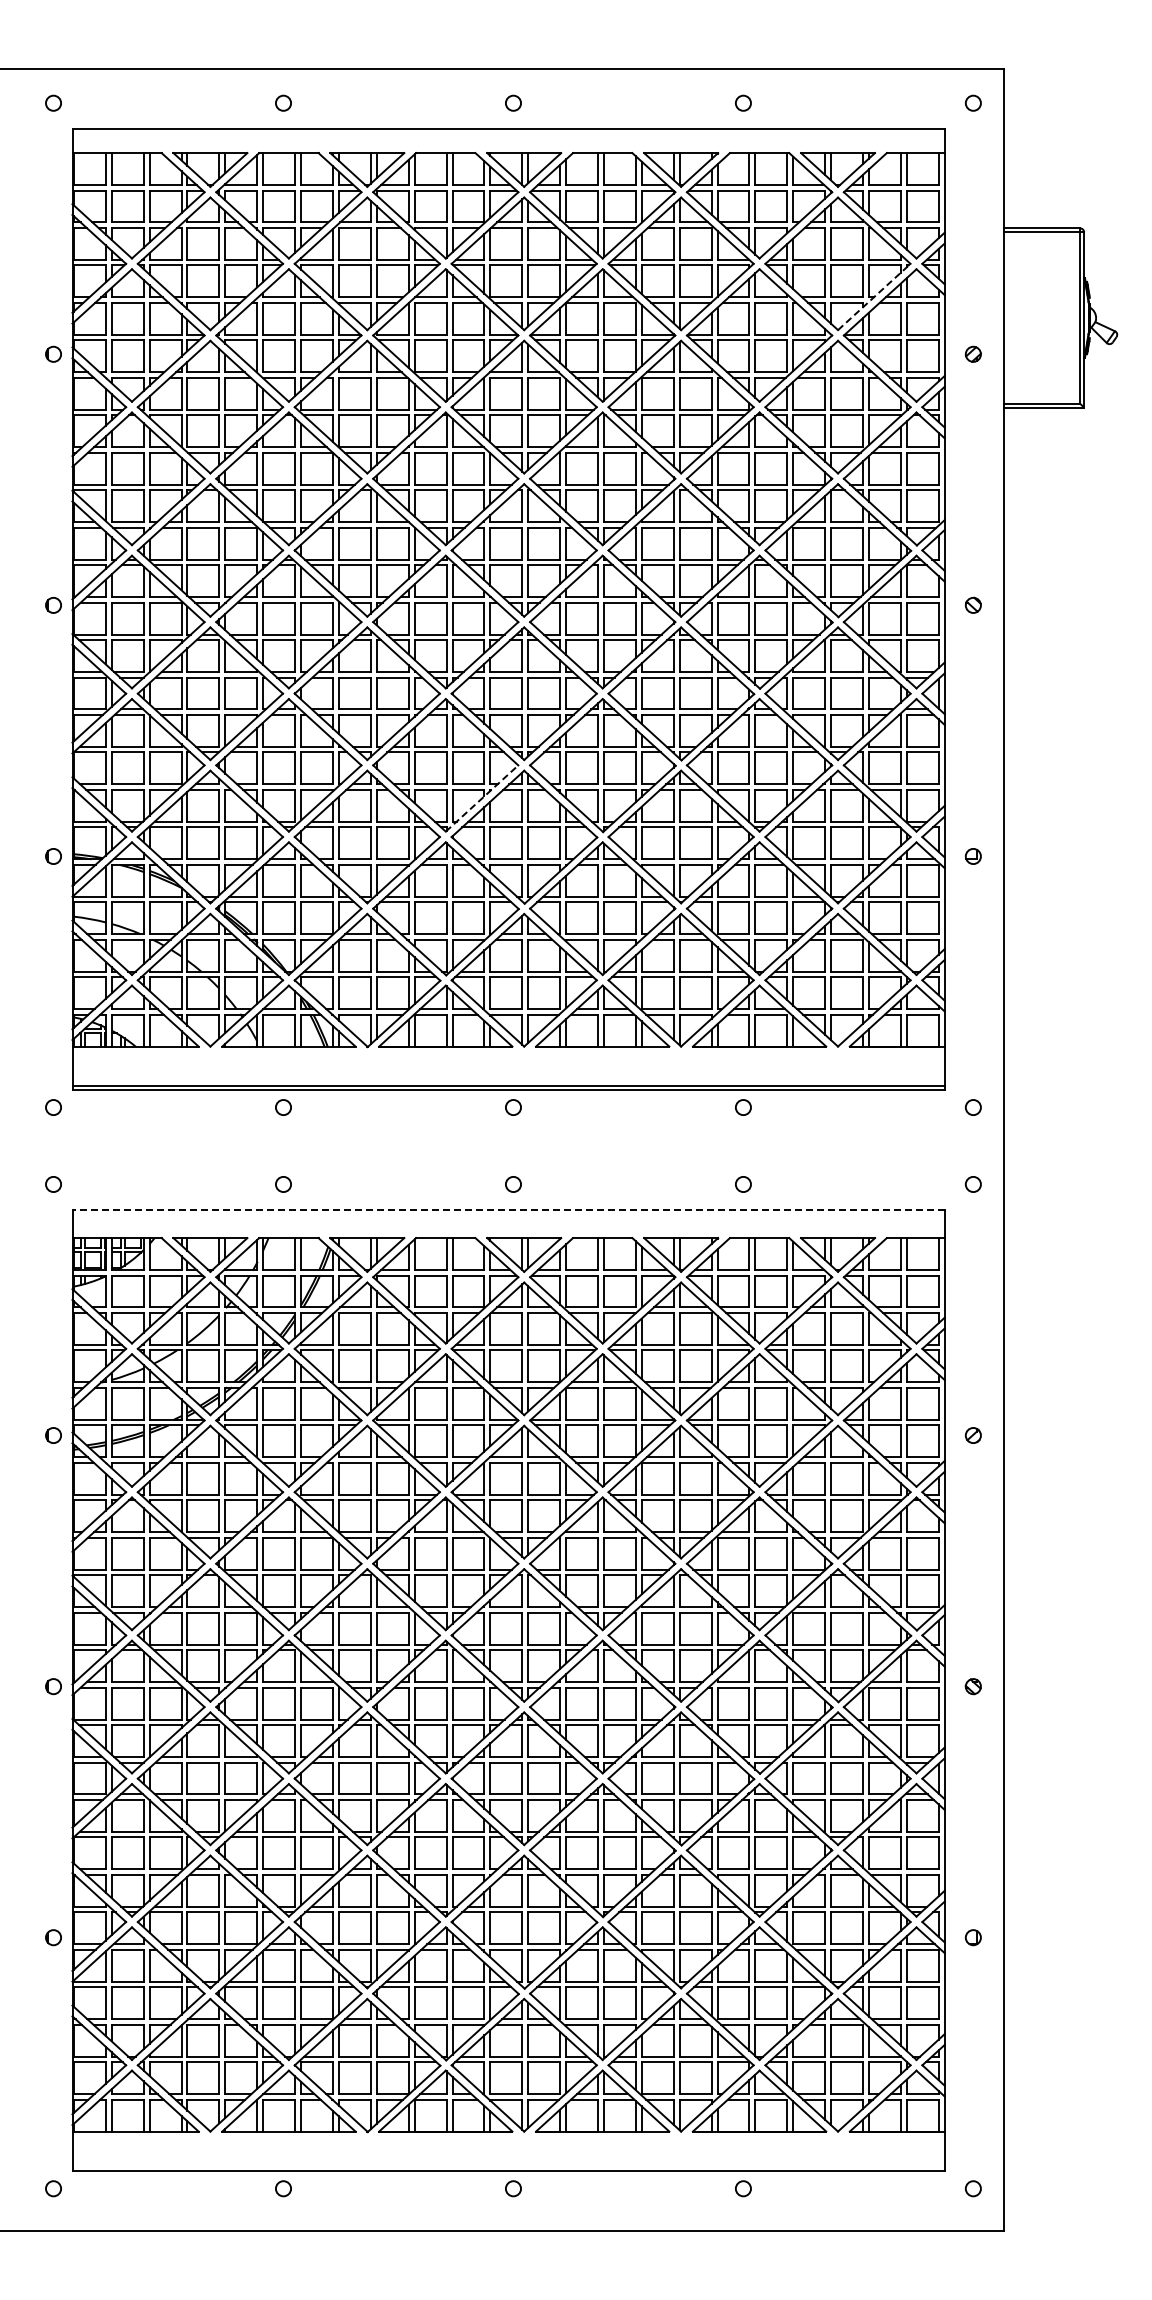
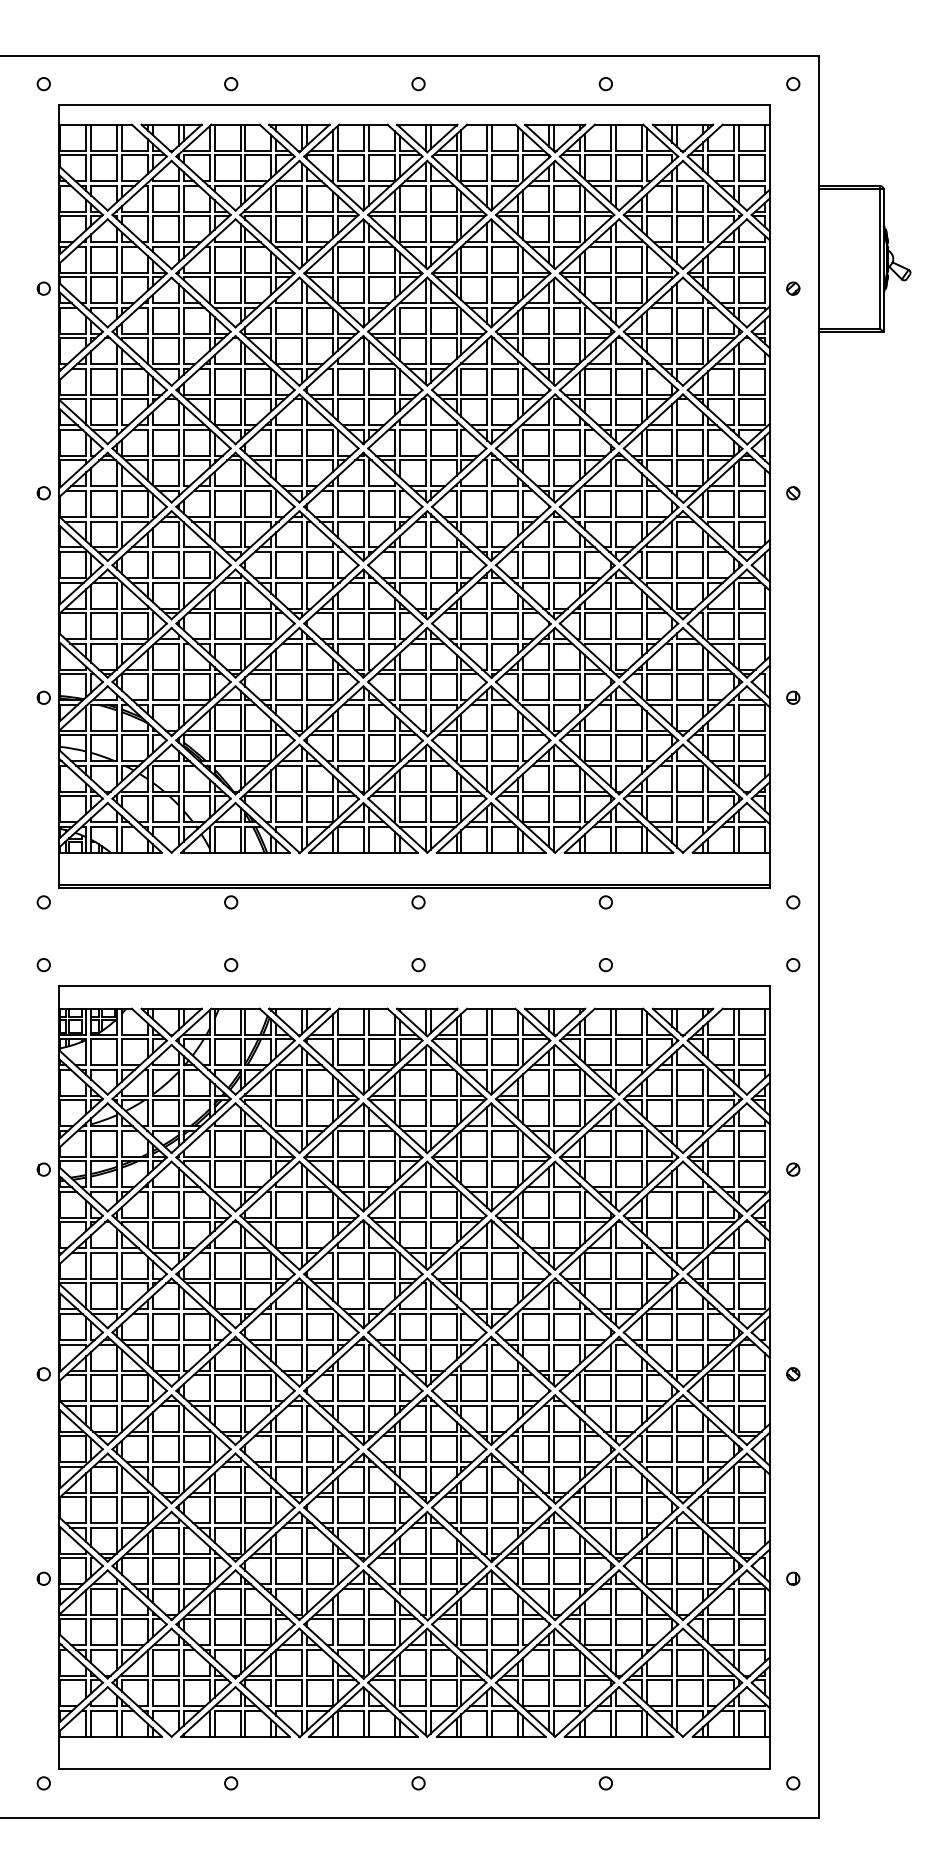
line: (874, 296) -> (712, 241), dashed -> solid
line: (482, 798) -> (393, 650), dashed -> solid
line: (508, 1209) -> (414, 985), dashed -> solid

